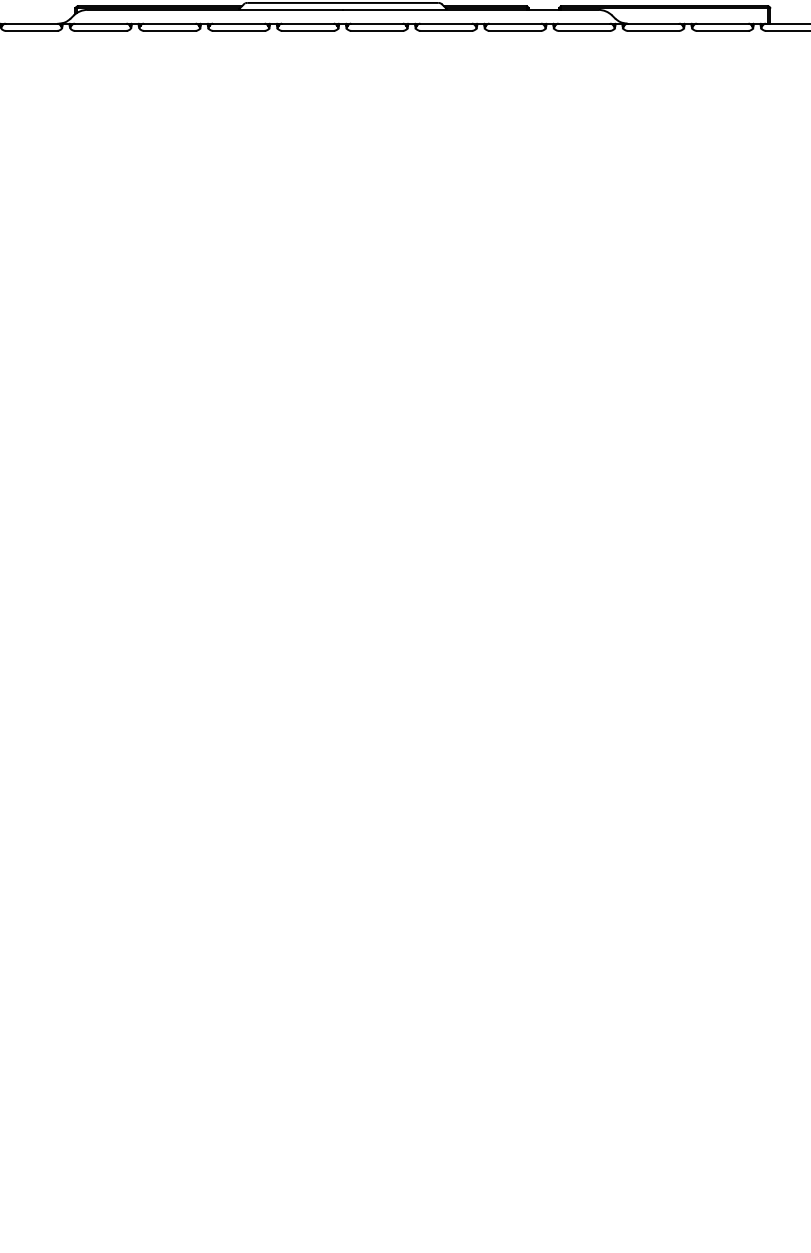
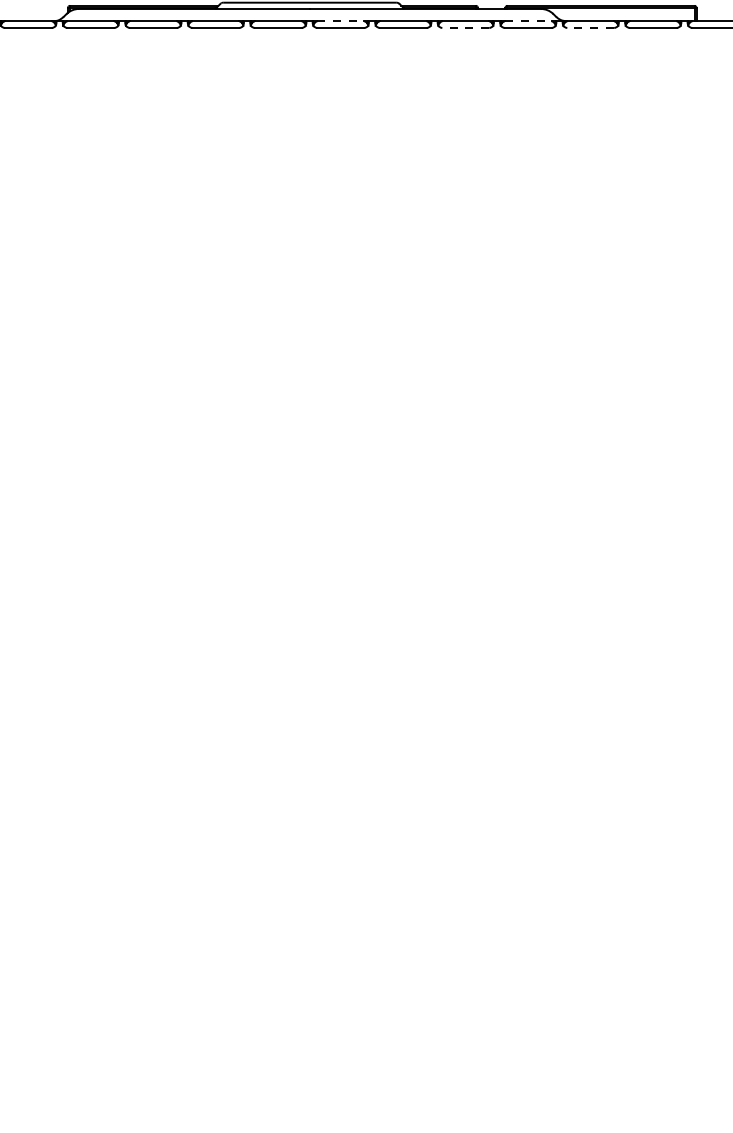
line: (377, 23) -> (341, 21), solid -> dashed
line: (584, 23) -> (528, 21), solid -> dashed
line: (515, 30) -> (465, 27), solid -> dashed
line: (653, 30) -> (590, 27), solid -> dashed

